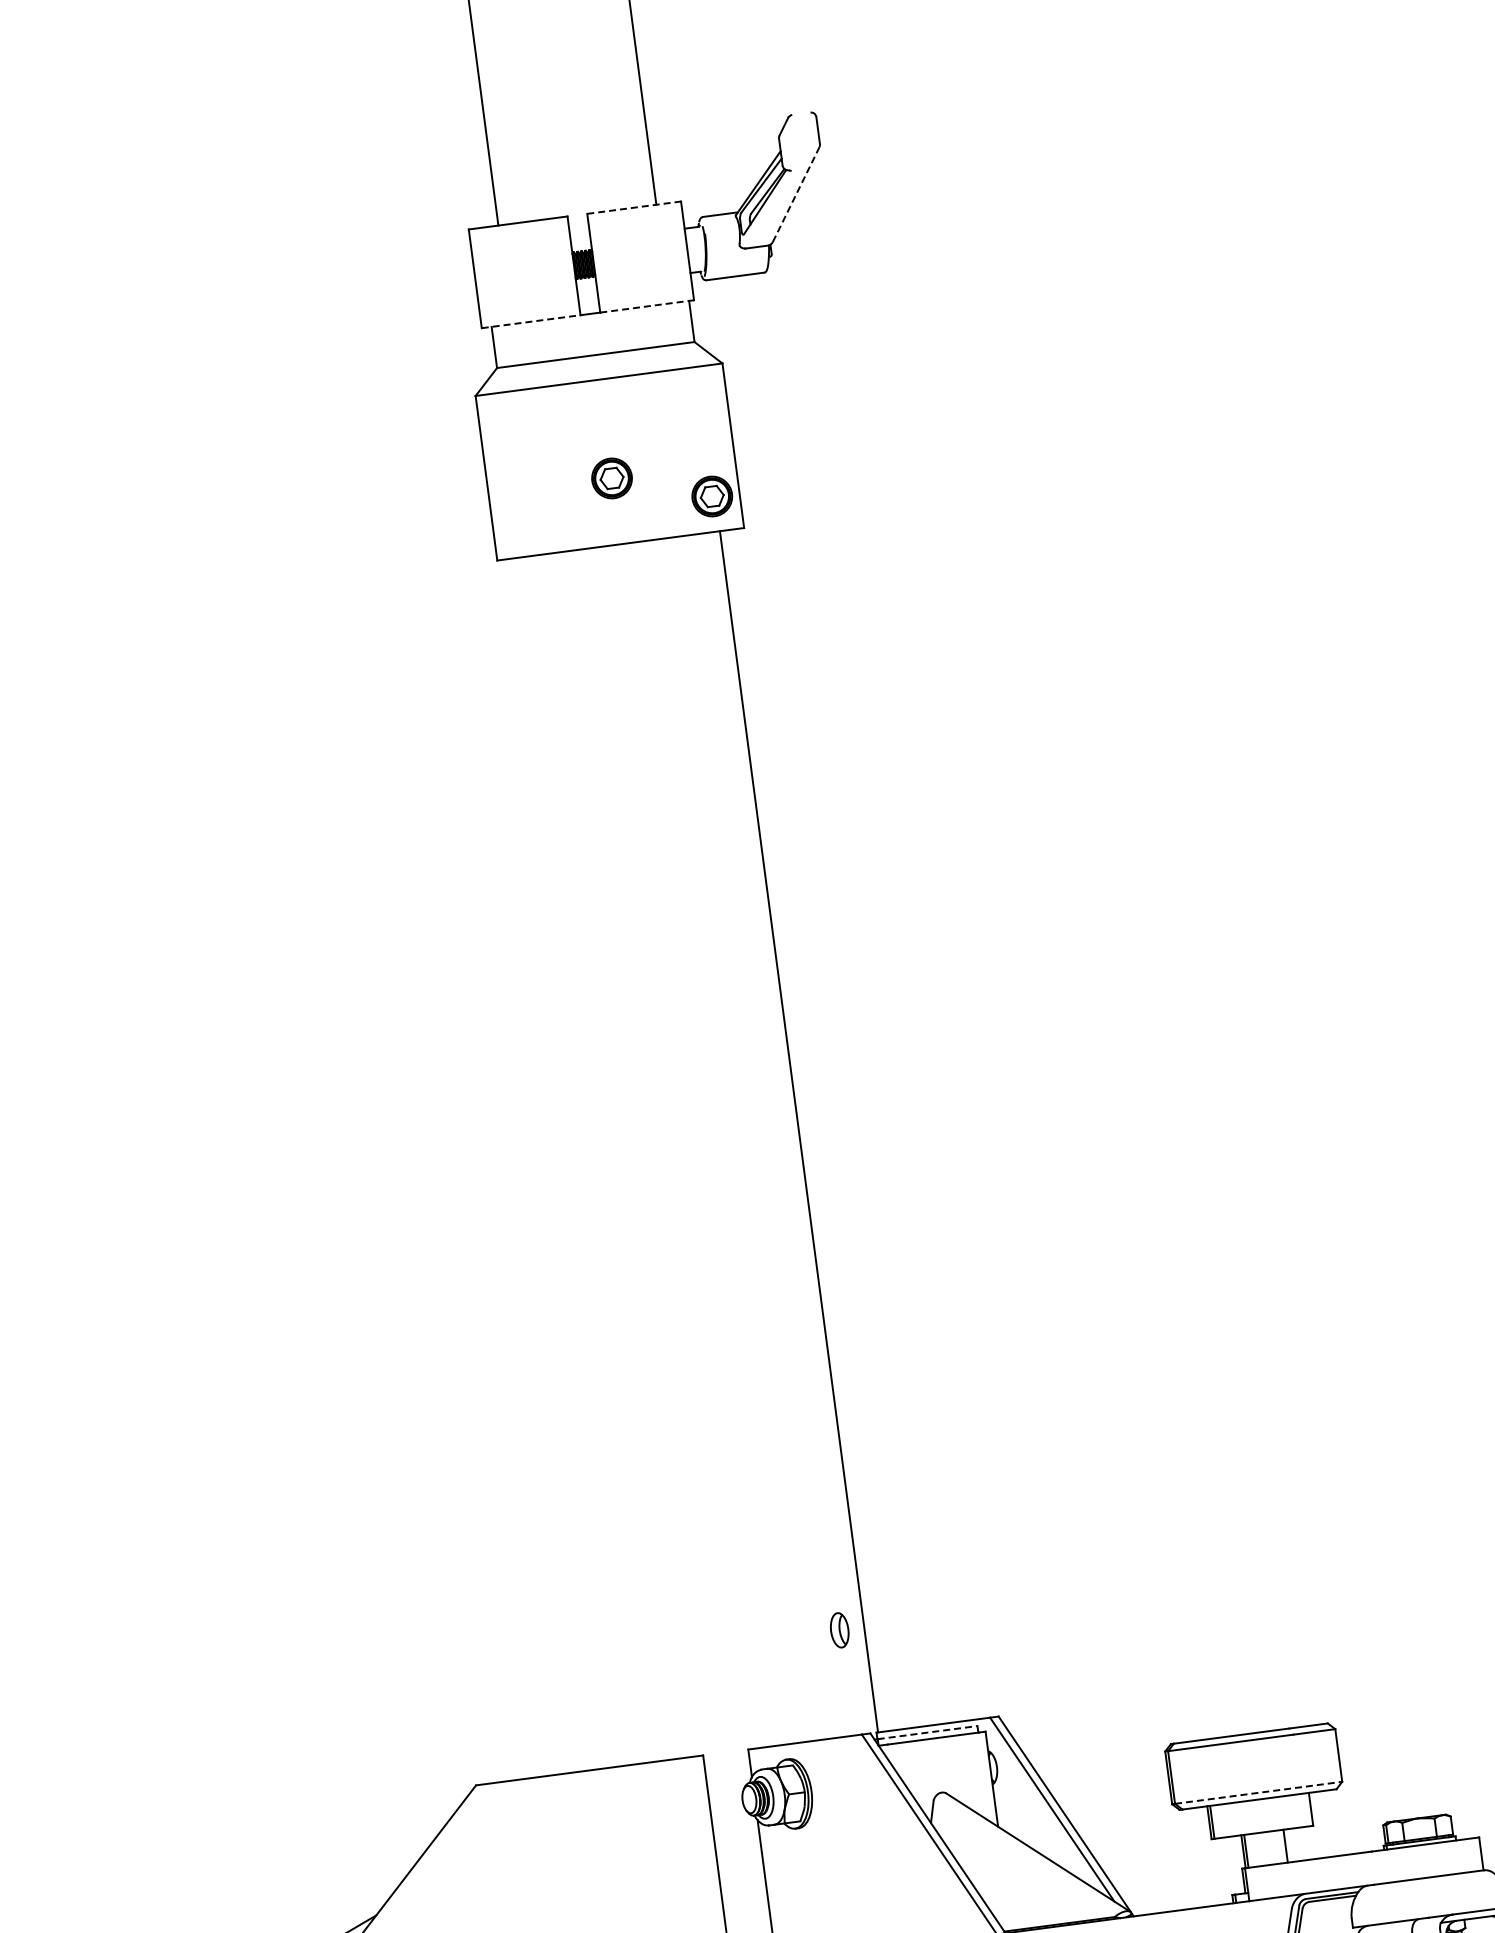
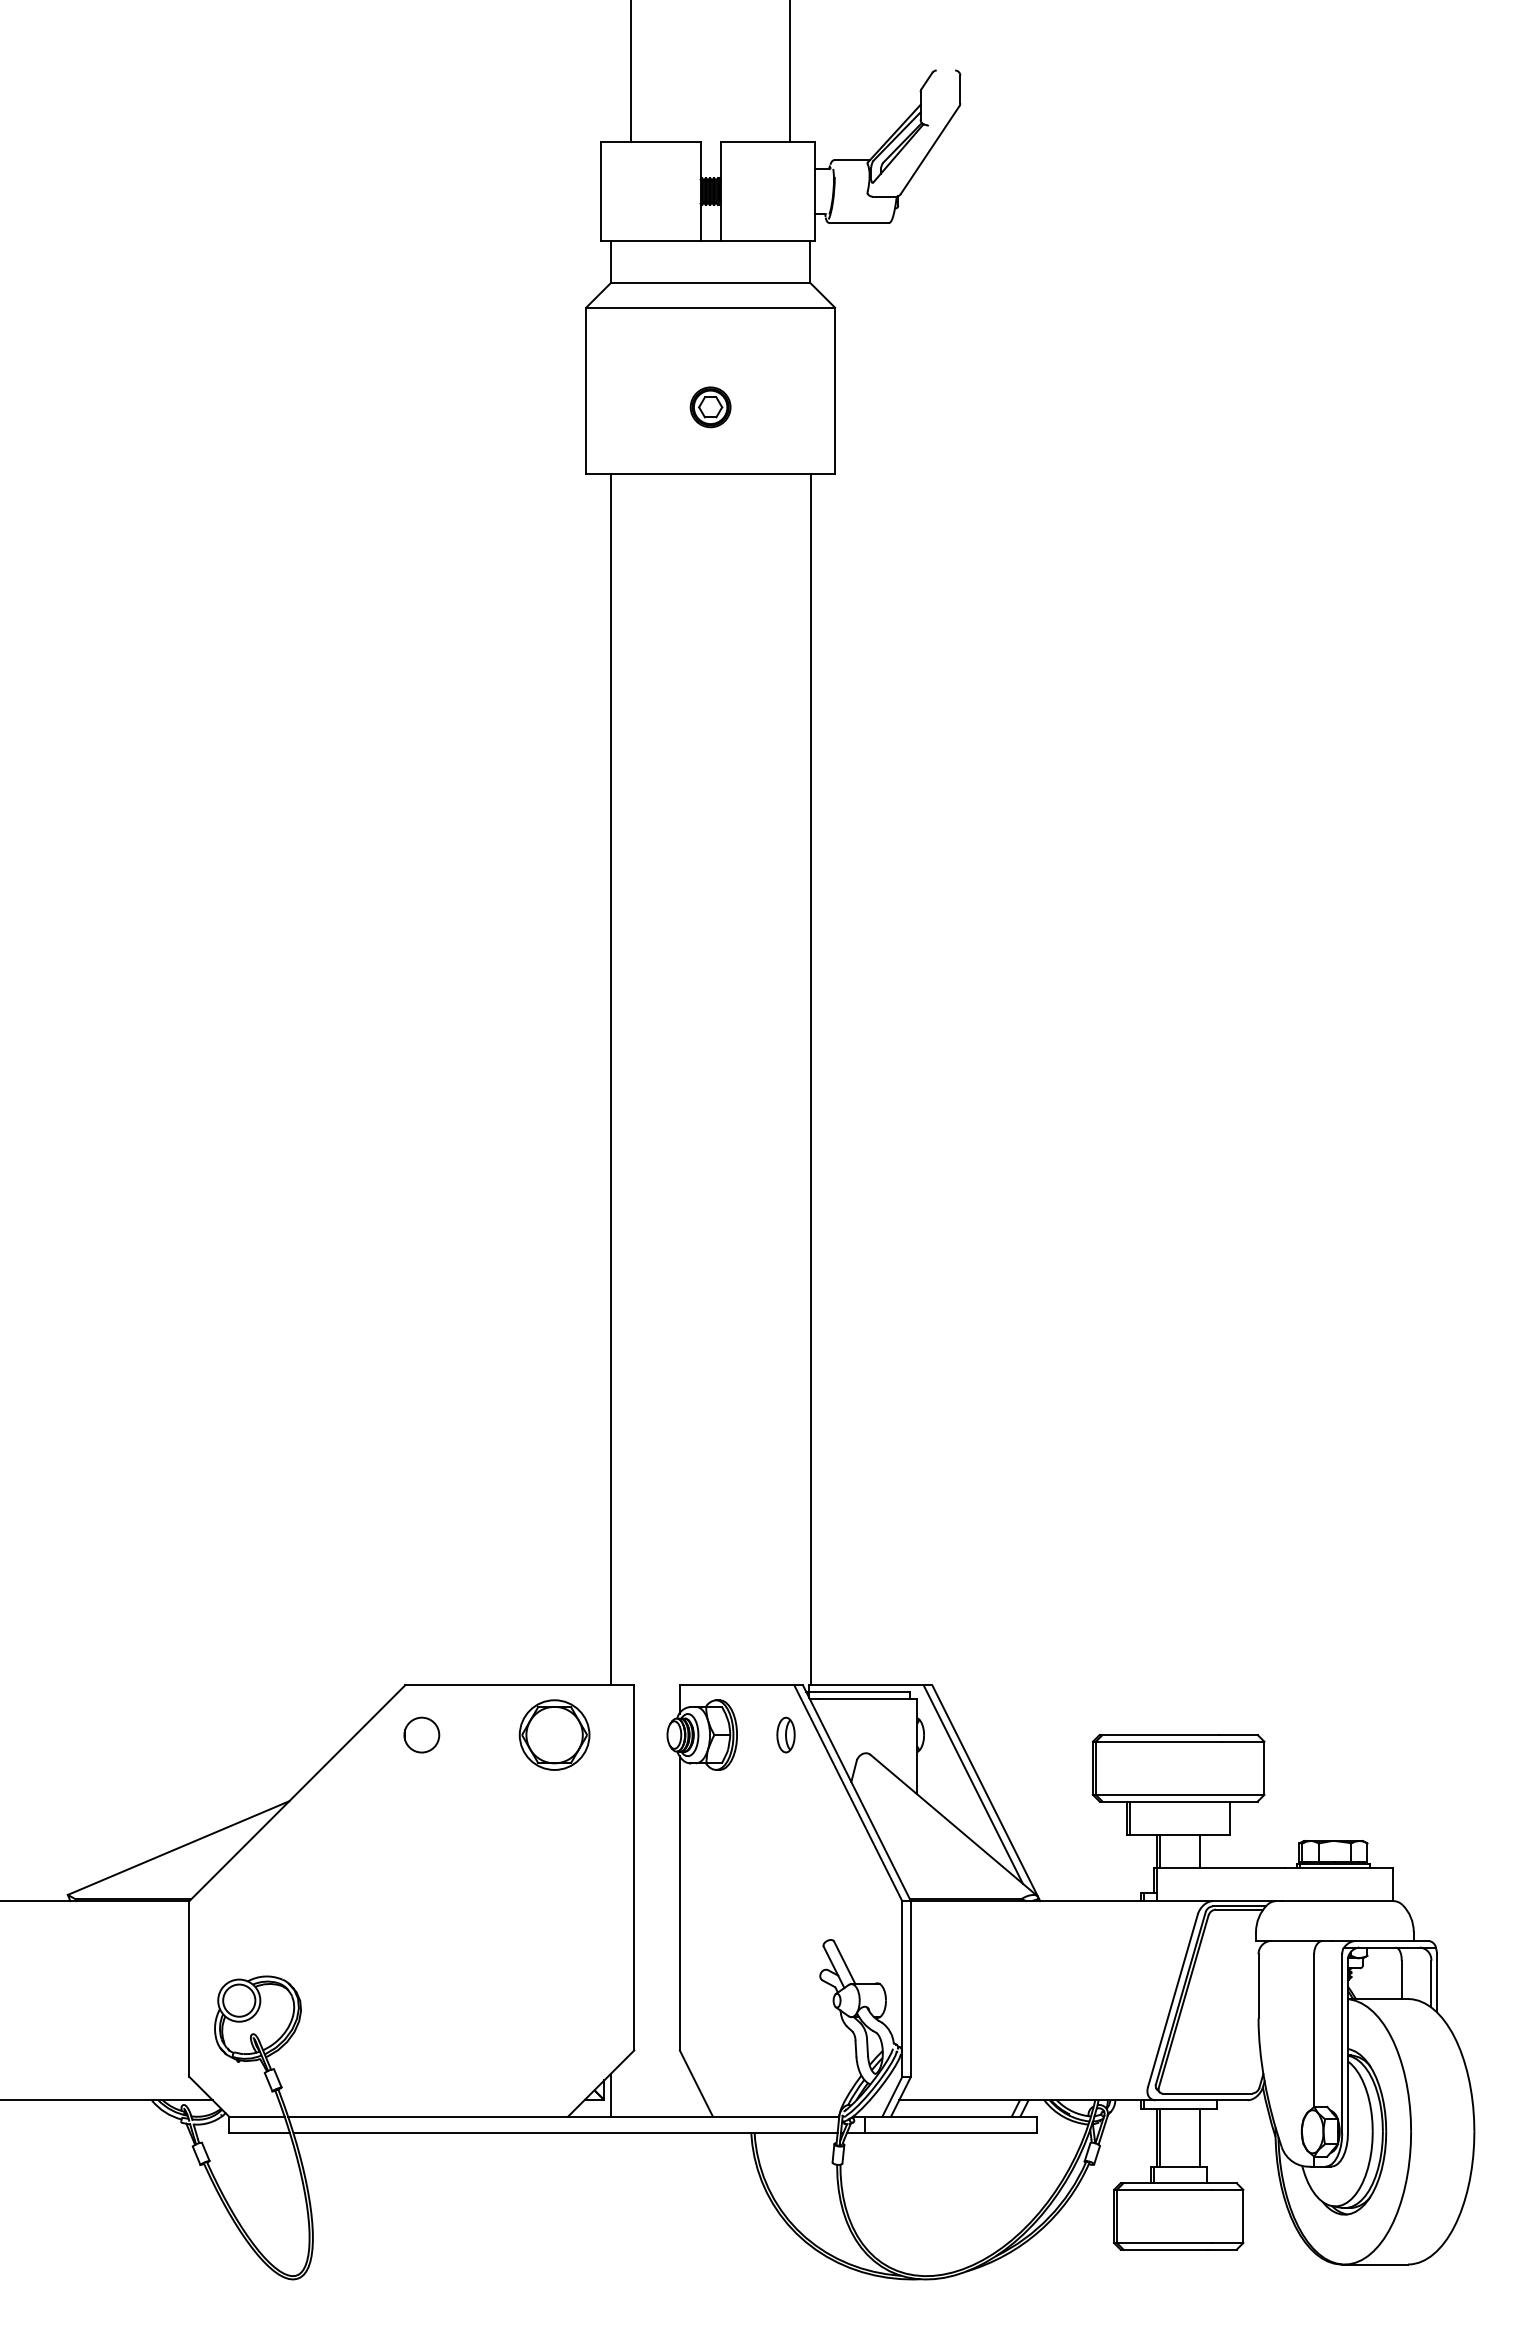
line: (796, 195) -> (930, 150), dashed -> solid
line: (634, 207) -> (768, 141), dashed -> solid
line: (647, 306) -> (768, 241), dashed -> solid
line: (530, 321) -> (650, 241), dashed -> solid
part: (712, 496) -> (807, 438), removed
line: (600, 1157) -> (610, 1079), added
part: (839, 1629) -> (785, 1734), moved
line: (928, 1732) -> (860, 1691), dashed -> solid
line: (1258, 1792) -> (1180, 1794), dashed -> solid
part: (630, 1814) -> (554, 1734), added
part: (498, 1831) -> (421, 1734), added

